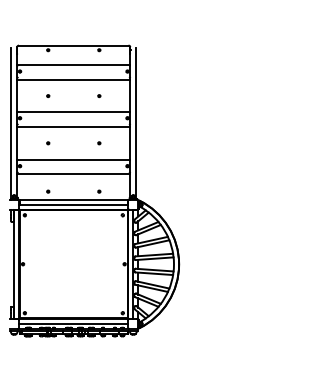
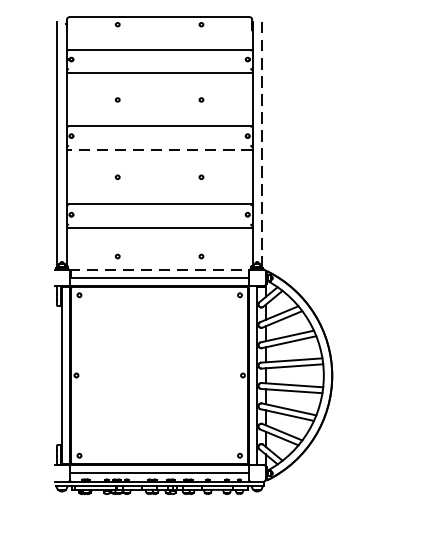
line: (136, 122) -> (262, 143), solid -> dashed
line: (73, 126) -> (159, 149), solid -> dashed
line: (74, 199) -> (160, 269), solid -> dashed

